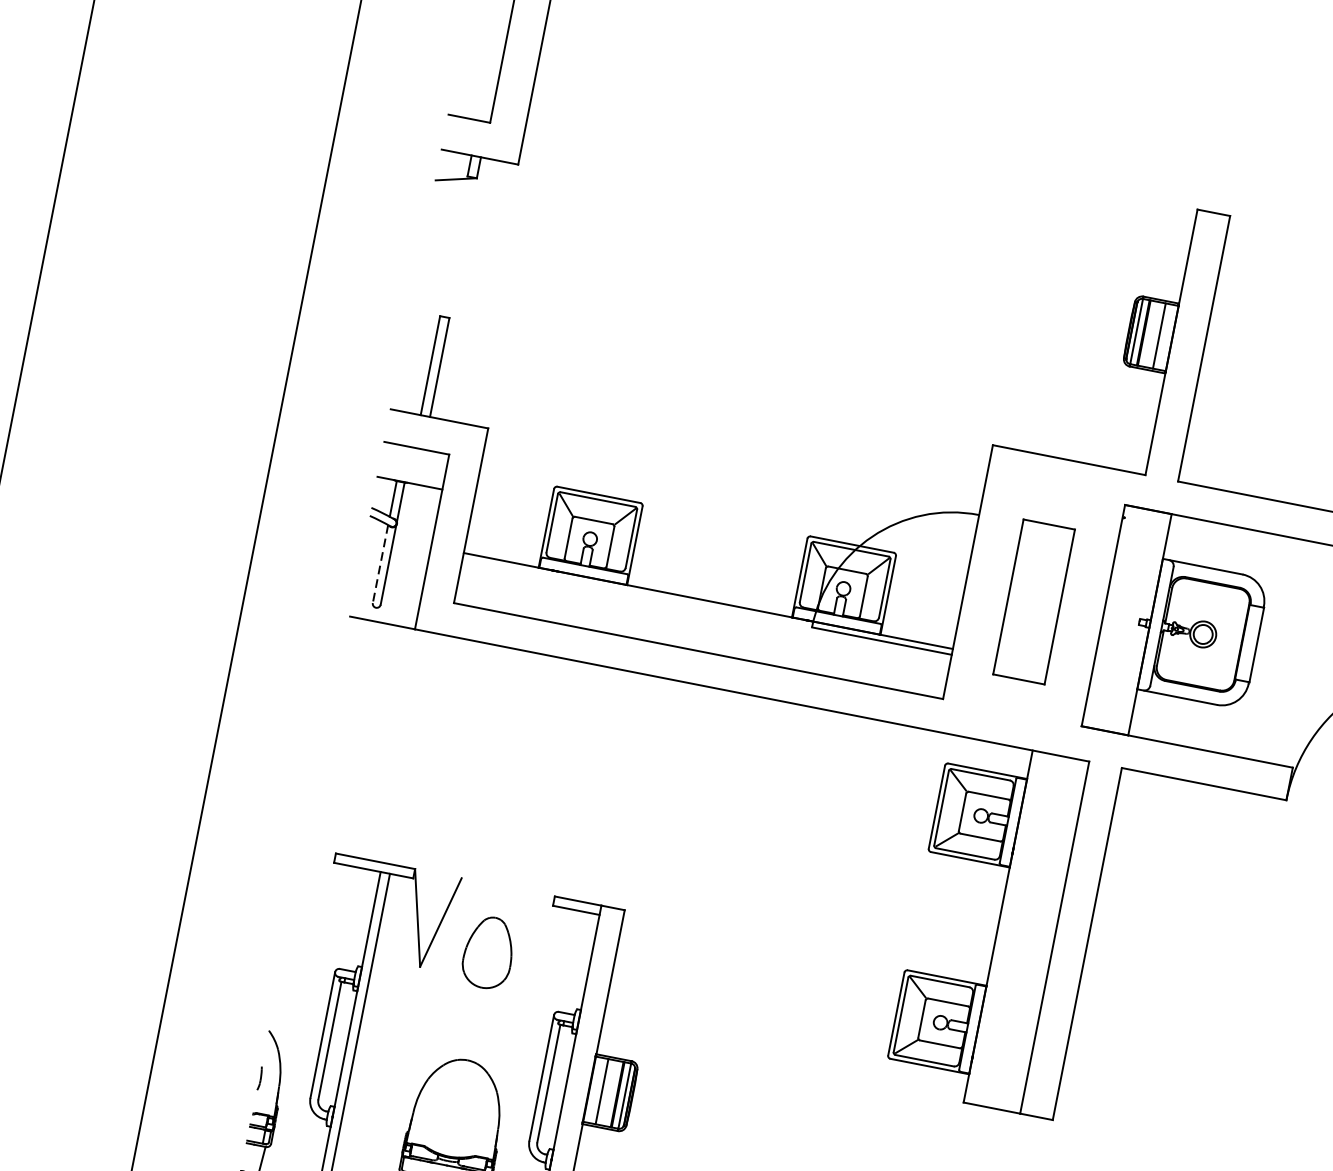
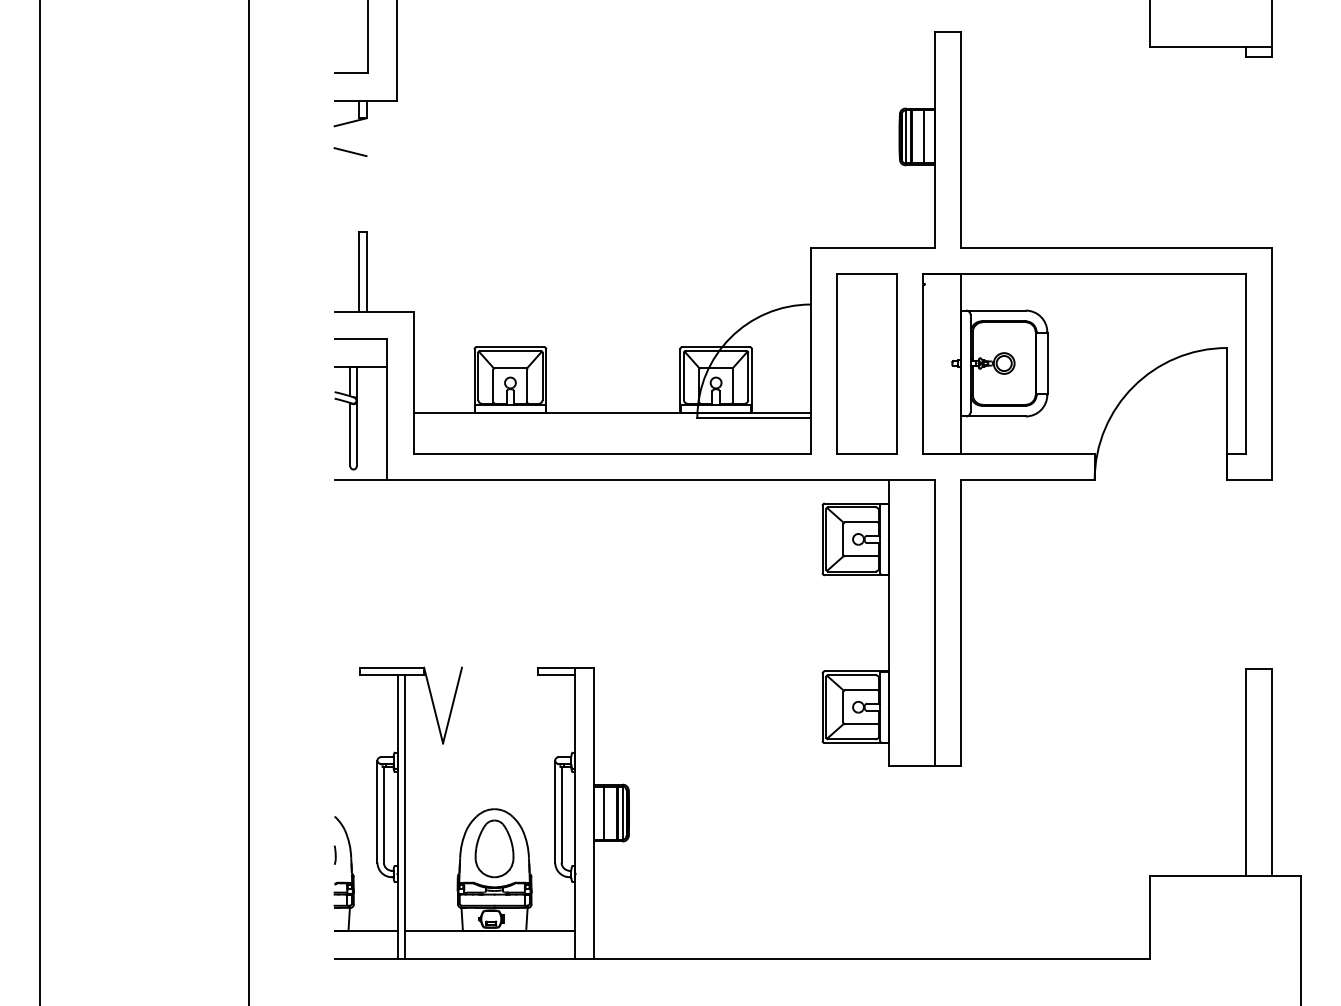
line: (448, 216) -> (350, 152), added
line: (380, 563) -> (350, 434), dashed -> solid
part: (1033, 601) -> (866, 363), size x1.43
part: (488, 952) -> (494, 848), moved

